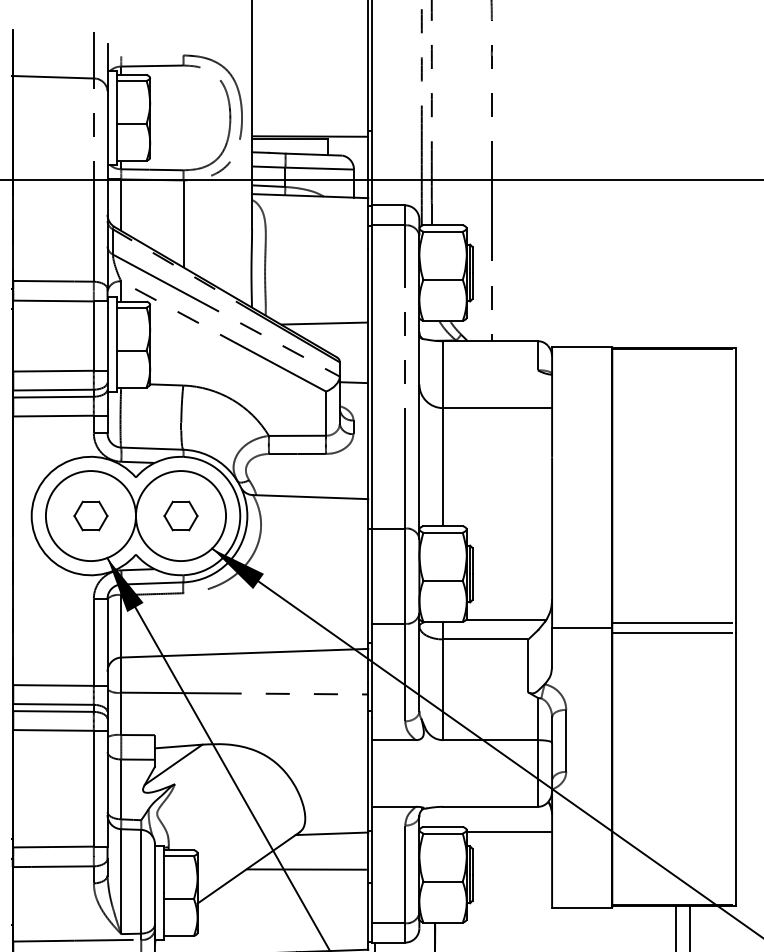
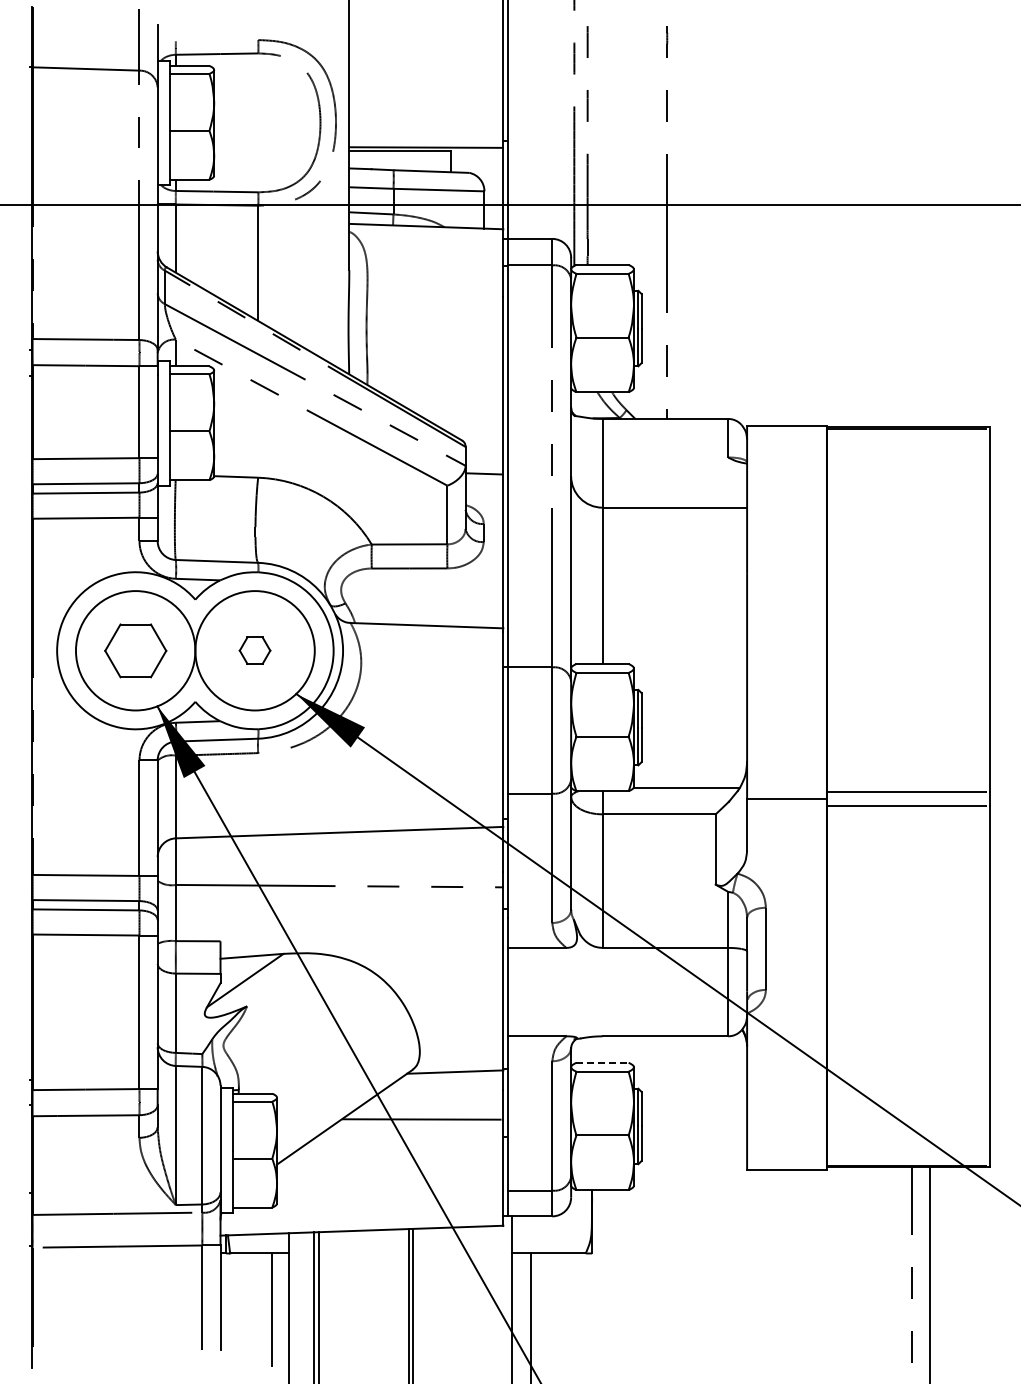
line: (324, 323) -> (445, 395), removed
part: (90, 515) -> (135, 650), size x1.4
part: (180, 515) -> (254, 650), size x0.7
line: (443, 826) -> (603, 1062), solid -> dashed
line: (509, 831) -> (690, 1069), removed

